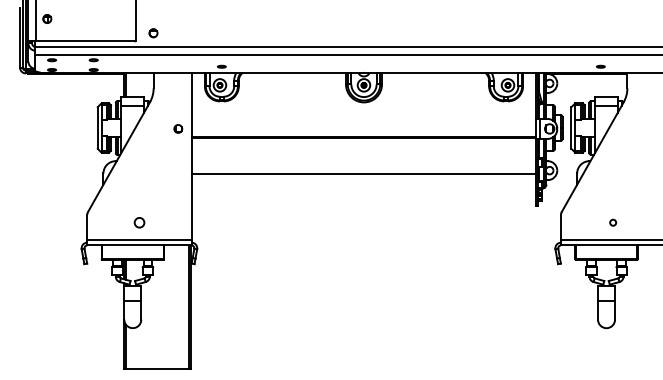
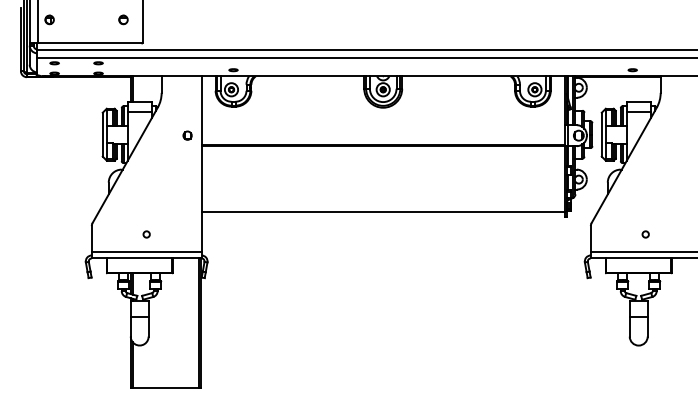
part: (153, 32) -> (123, 19), moved
line: (363, 174) -> (382, 211), moved
circle: (139, 222) -> (146, 234), size x0.62

